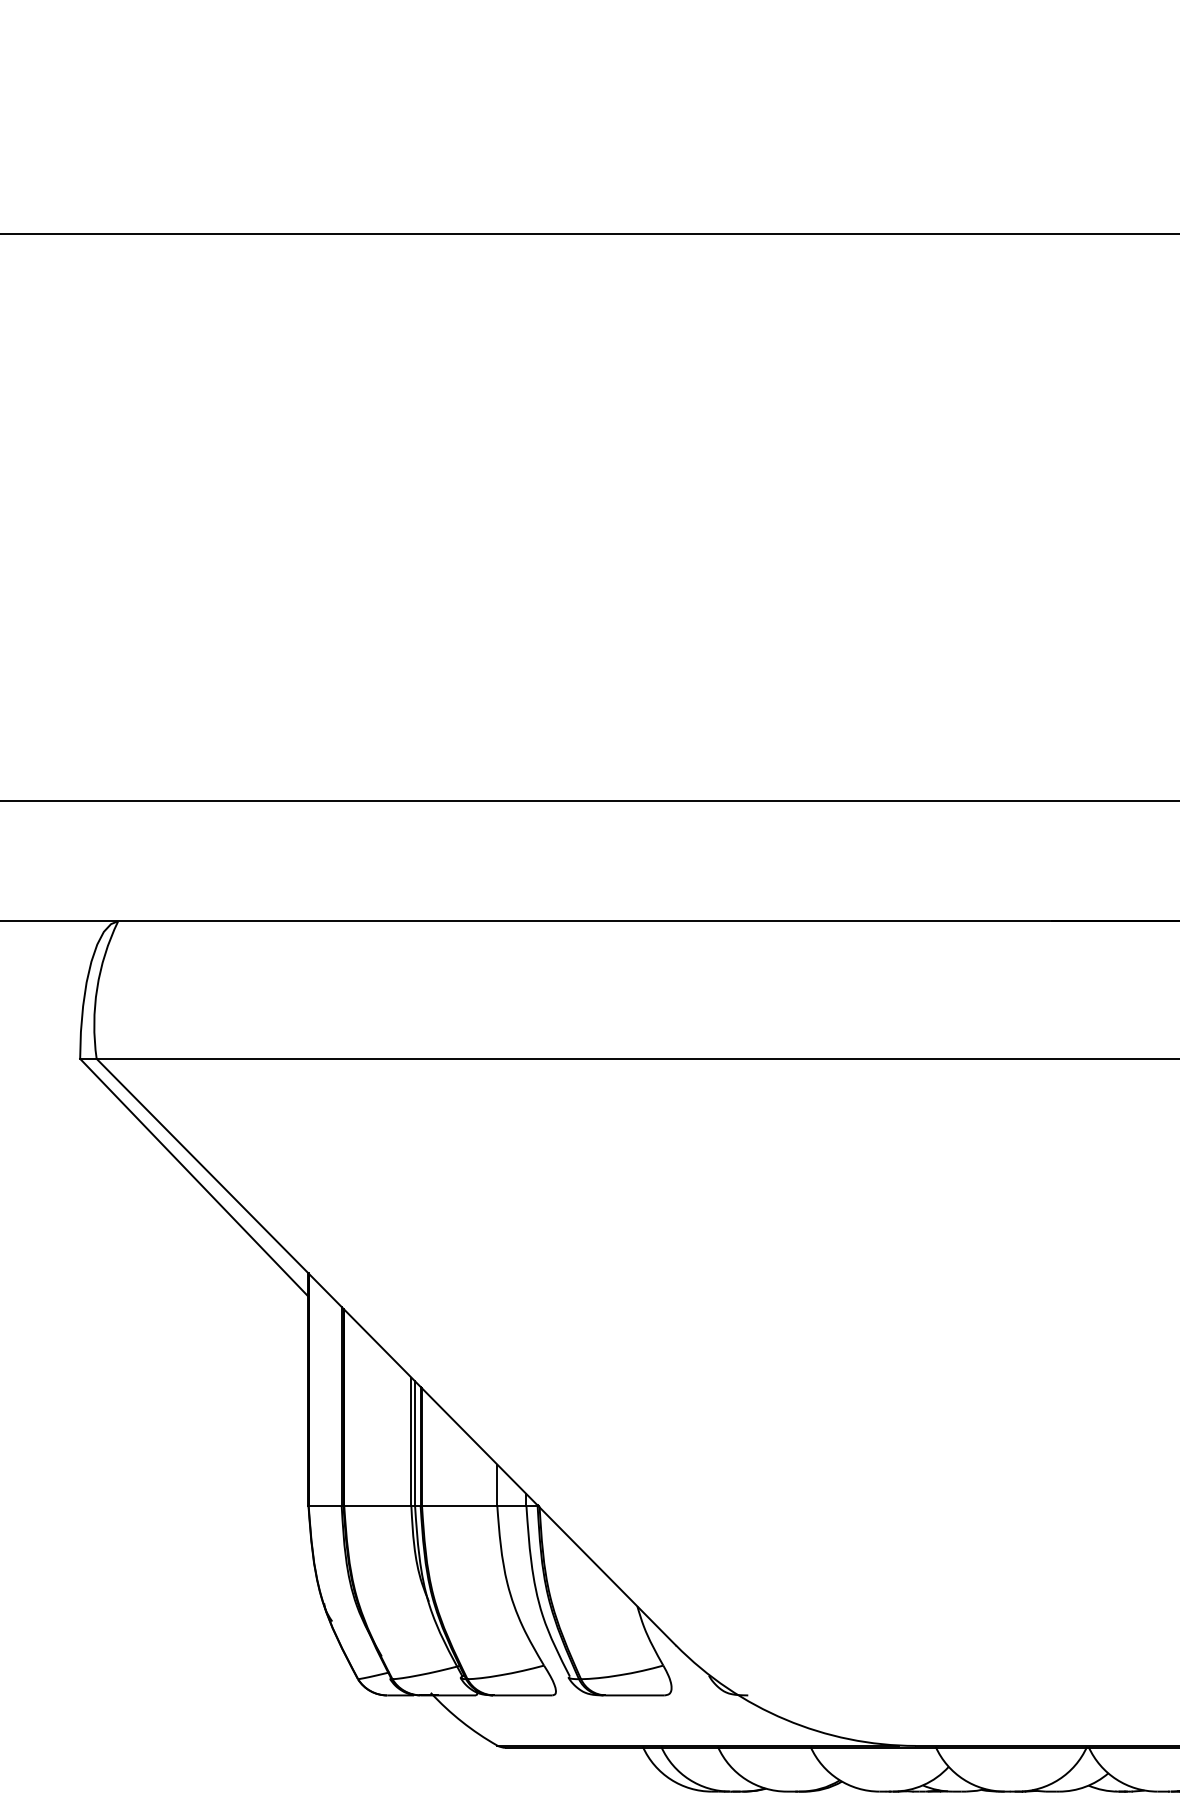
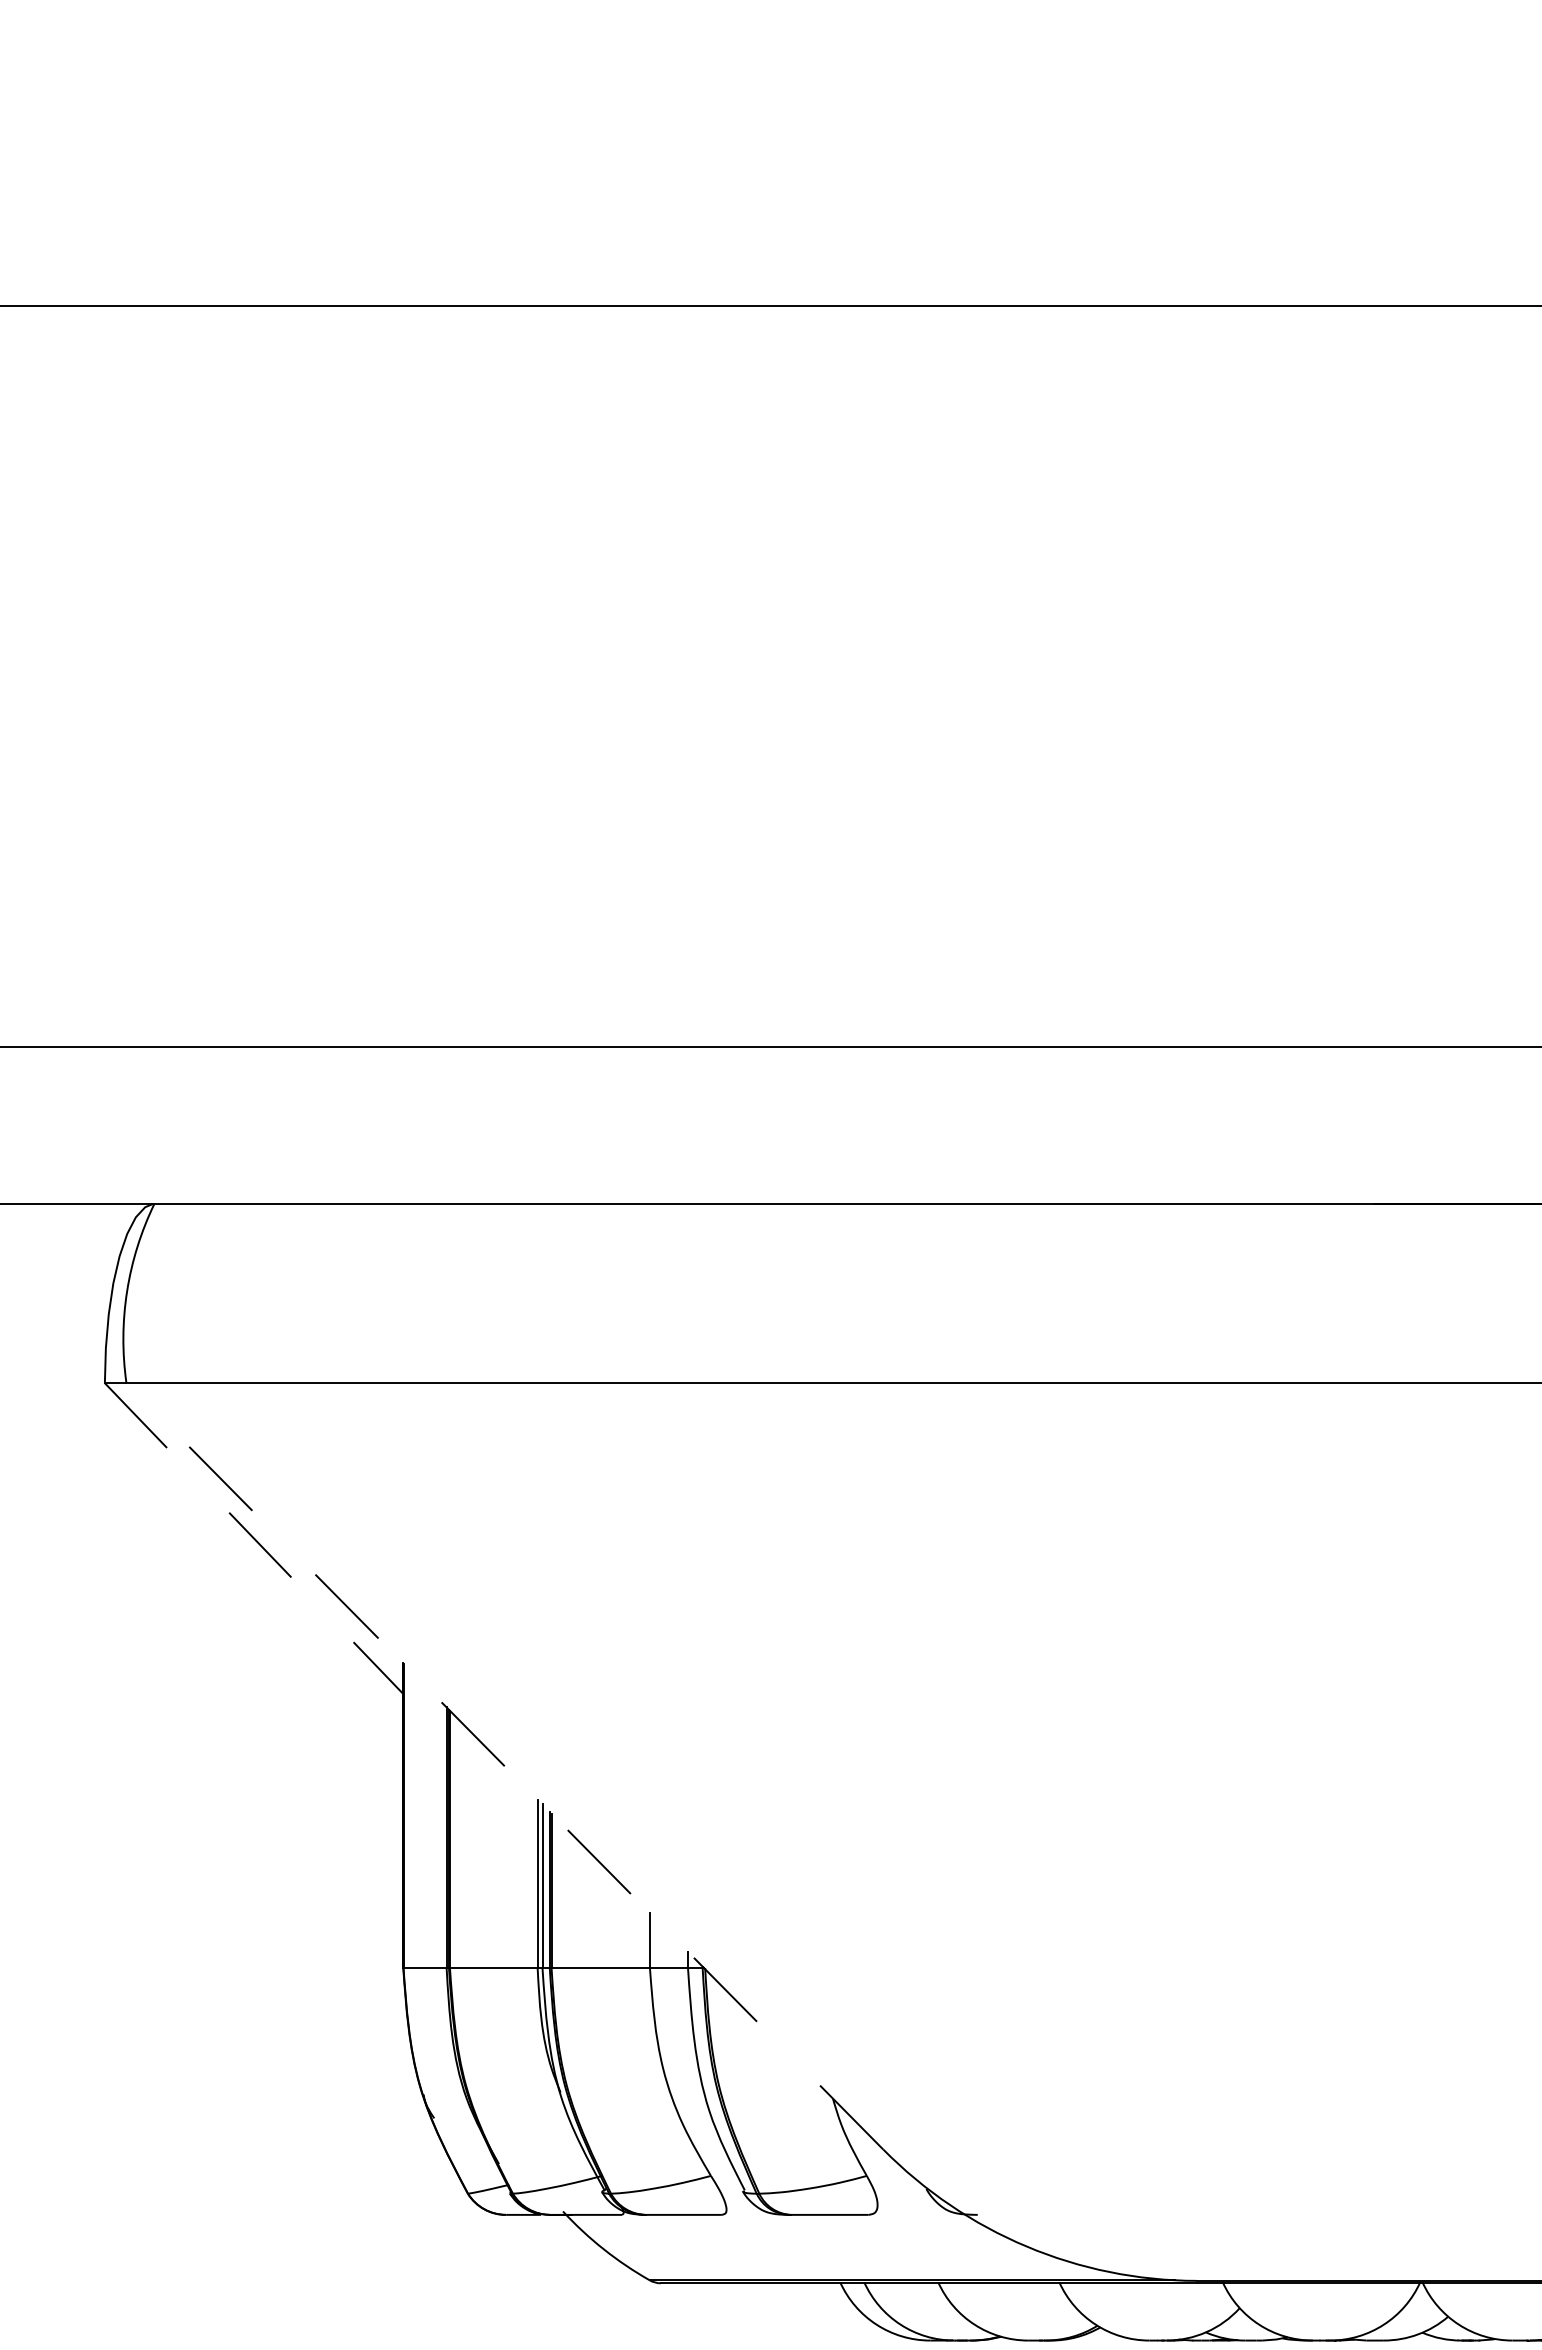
line: (194, 1177) -> (254, 1538), solid -> dashed
line: (386, 1351) -> (504, 1765), solid -> dashed

